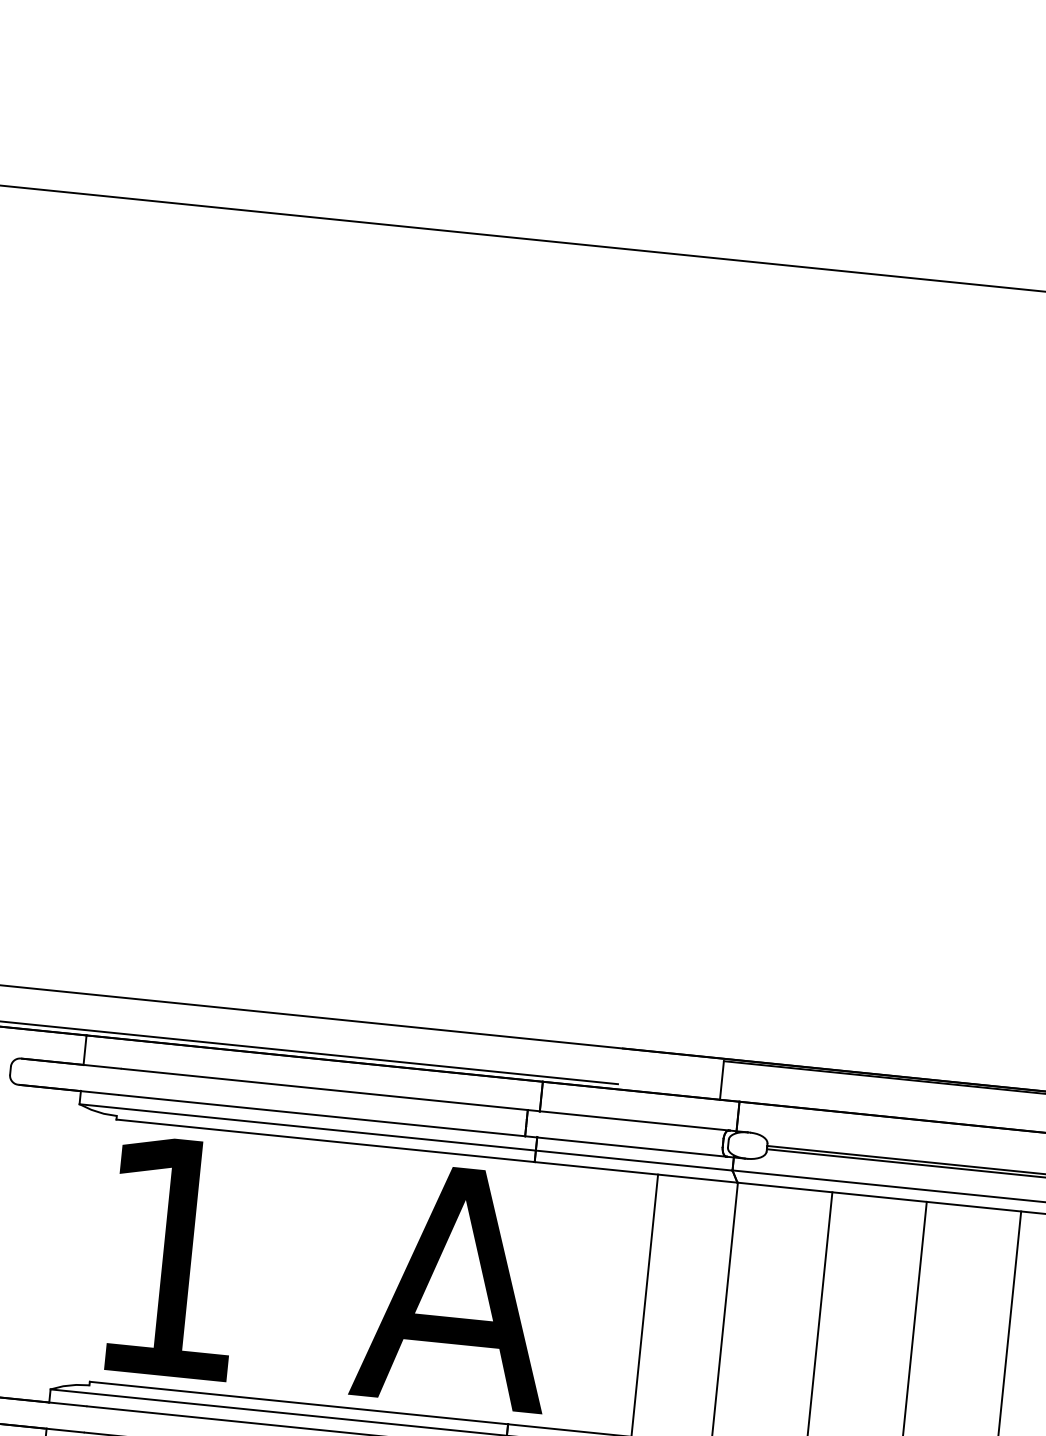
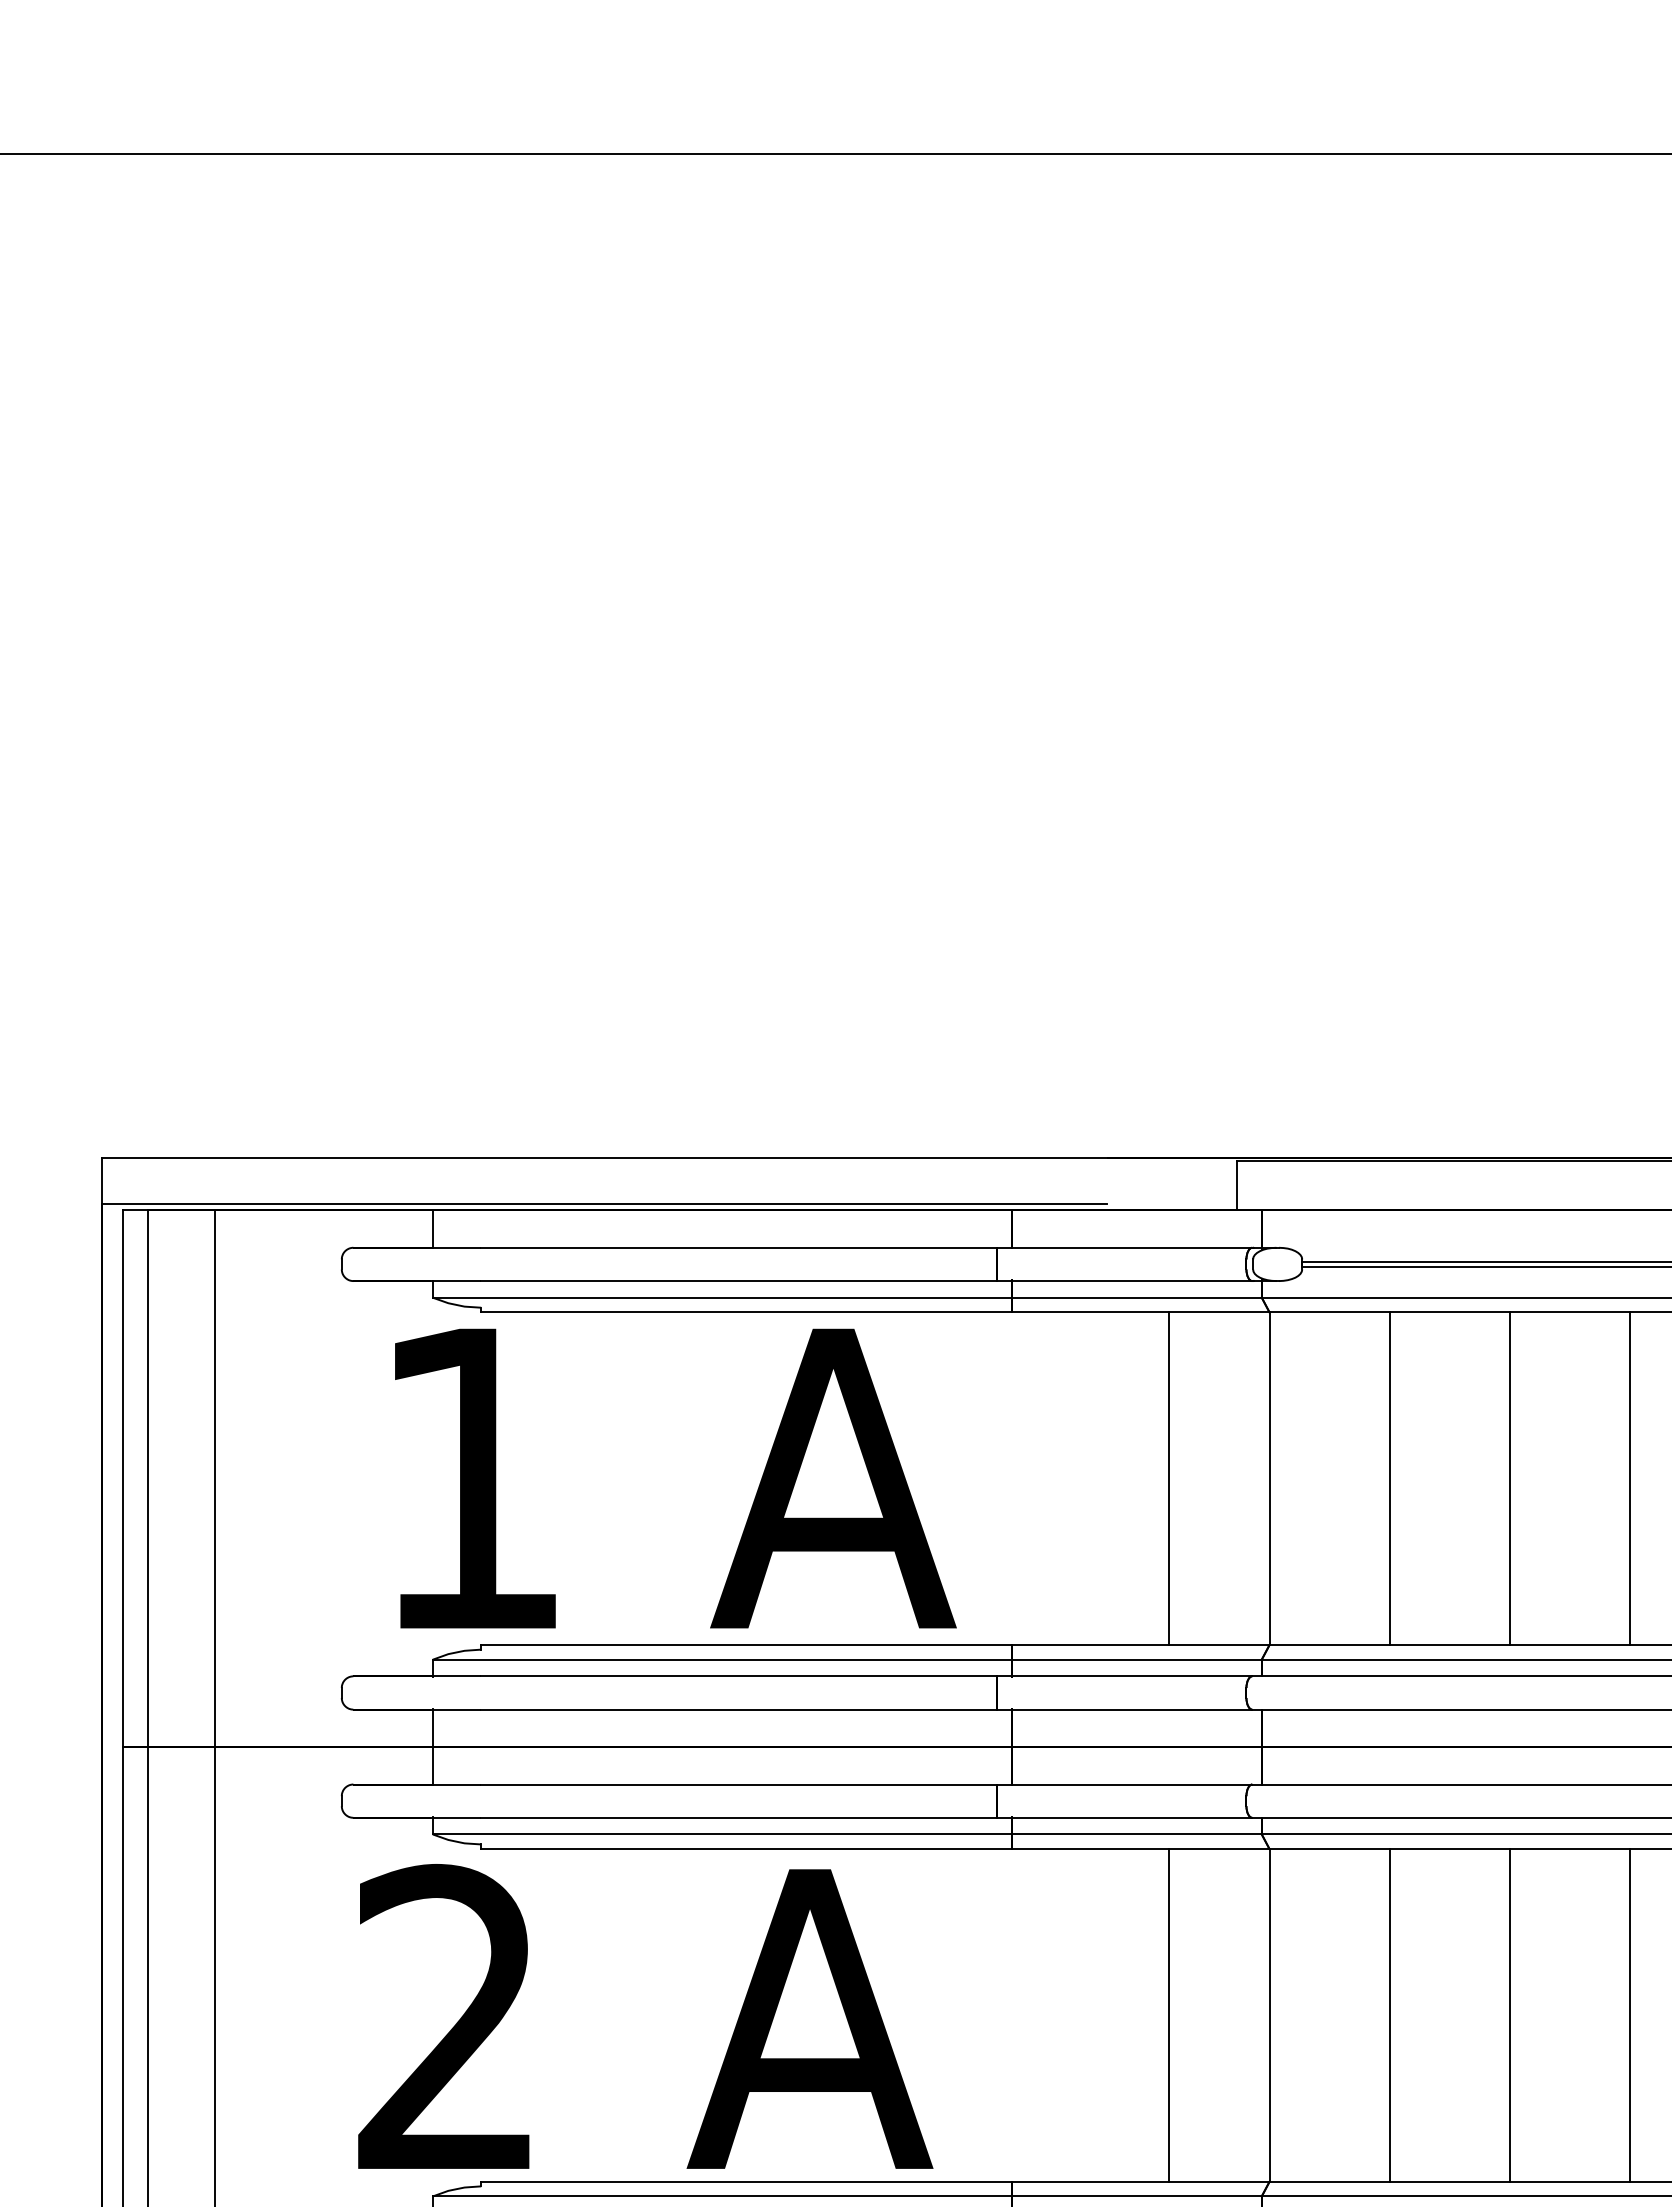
text: (332, 1273) -> (675, 1478), moved

